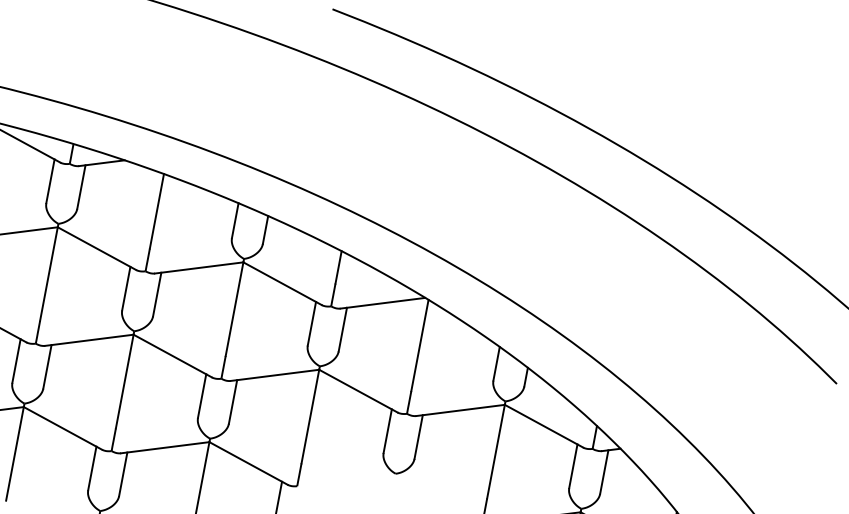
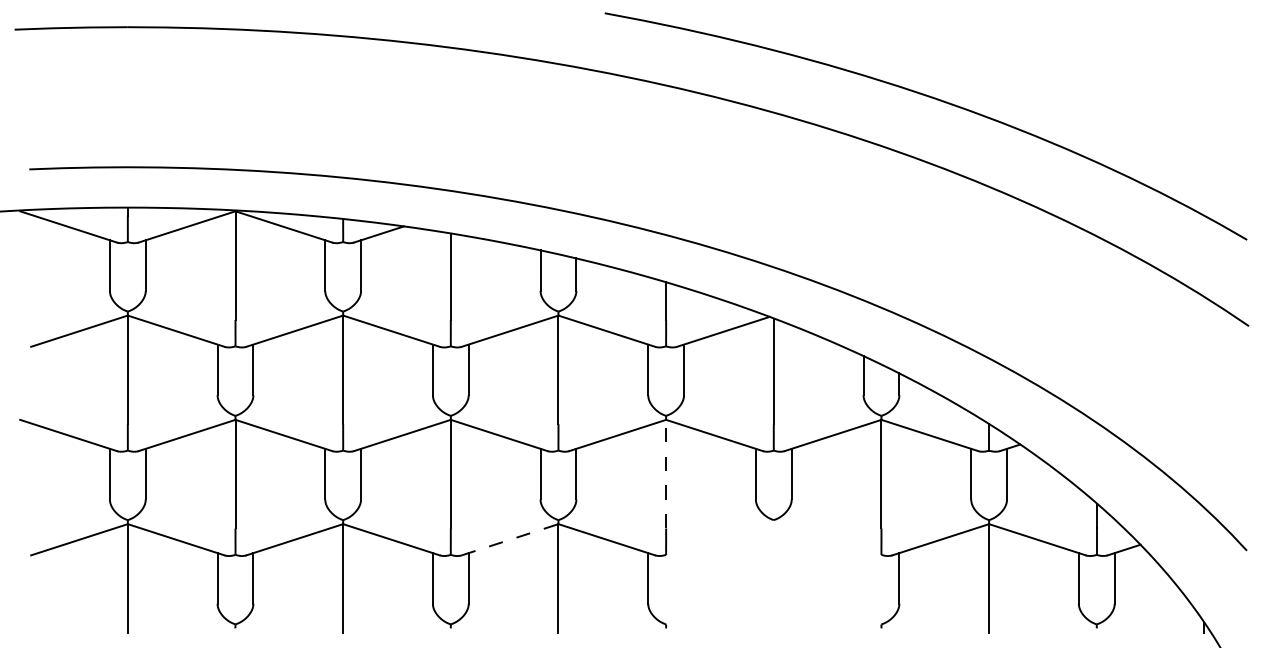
line: (310, 416) -> (666, 473), solid -> dashed
line: (165, 447) -> (510, 539), solid -> dashed

